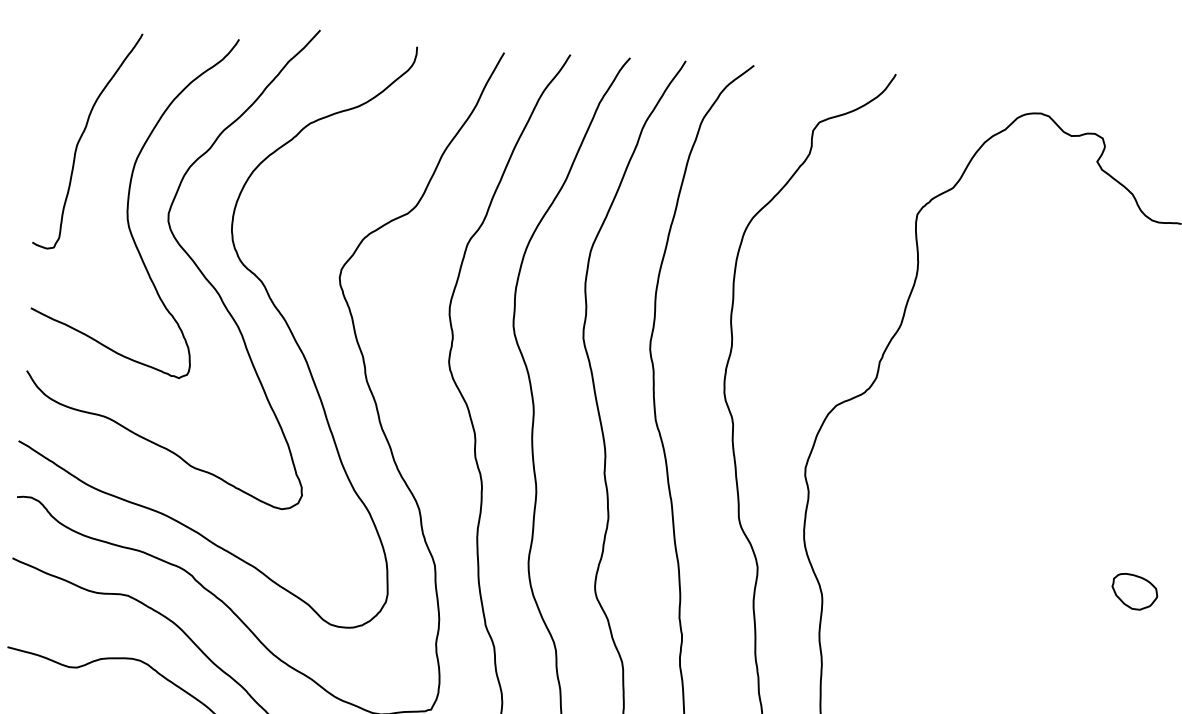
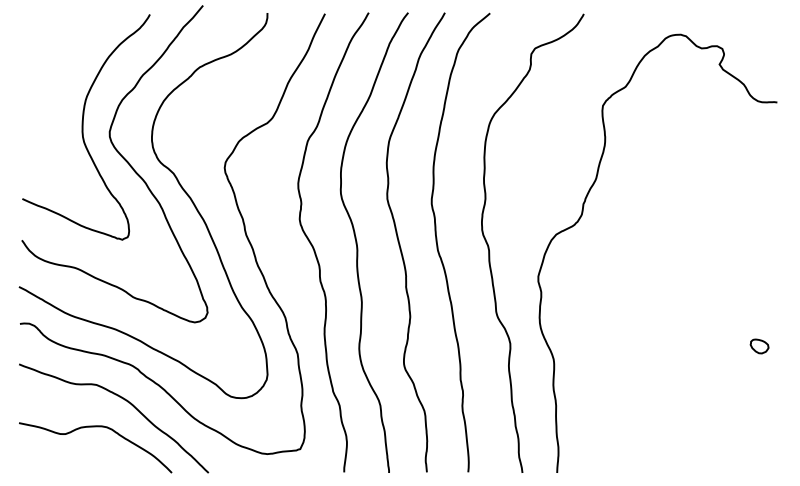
curve: (82, 137) -> (50, 84), removed
part: (1134, 591) -> (759, 346), size x0.6

